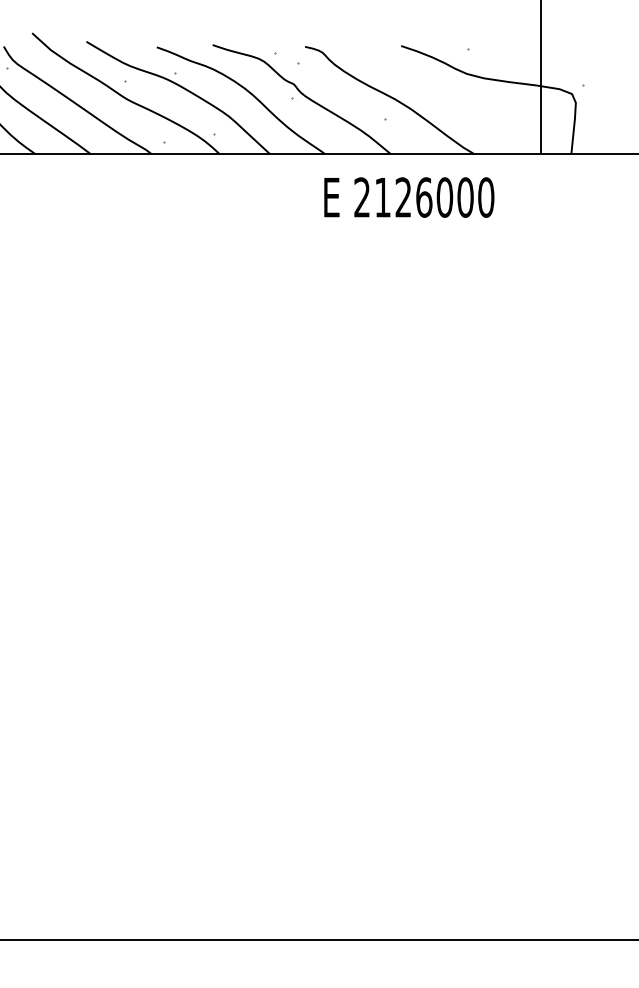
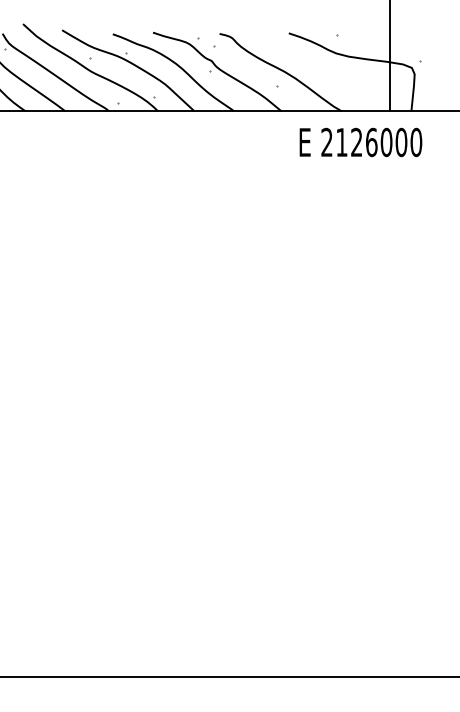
text: (409, 197) -> (361, 142), moved

